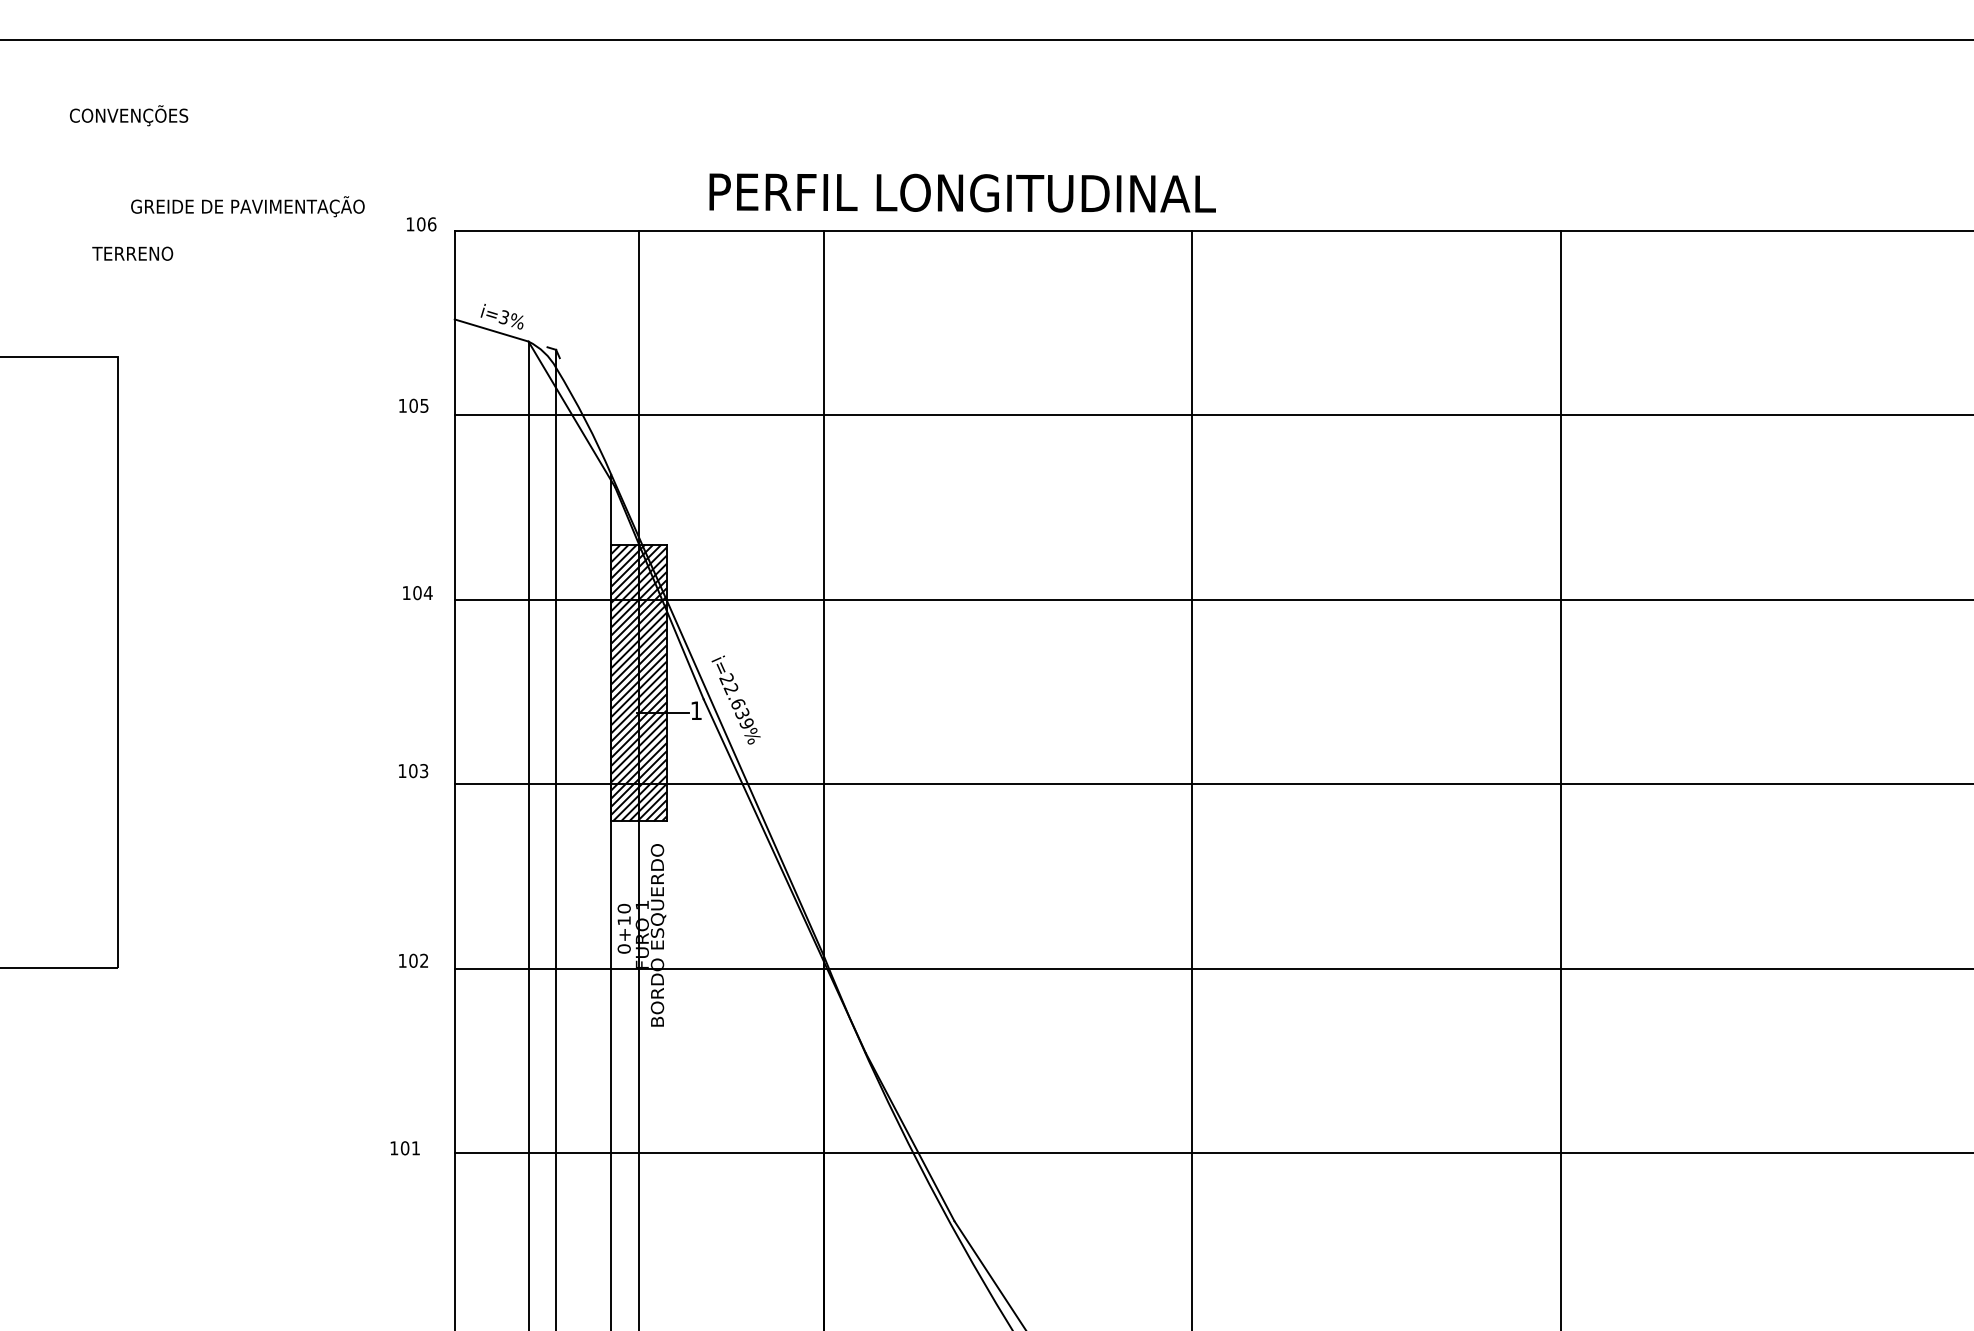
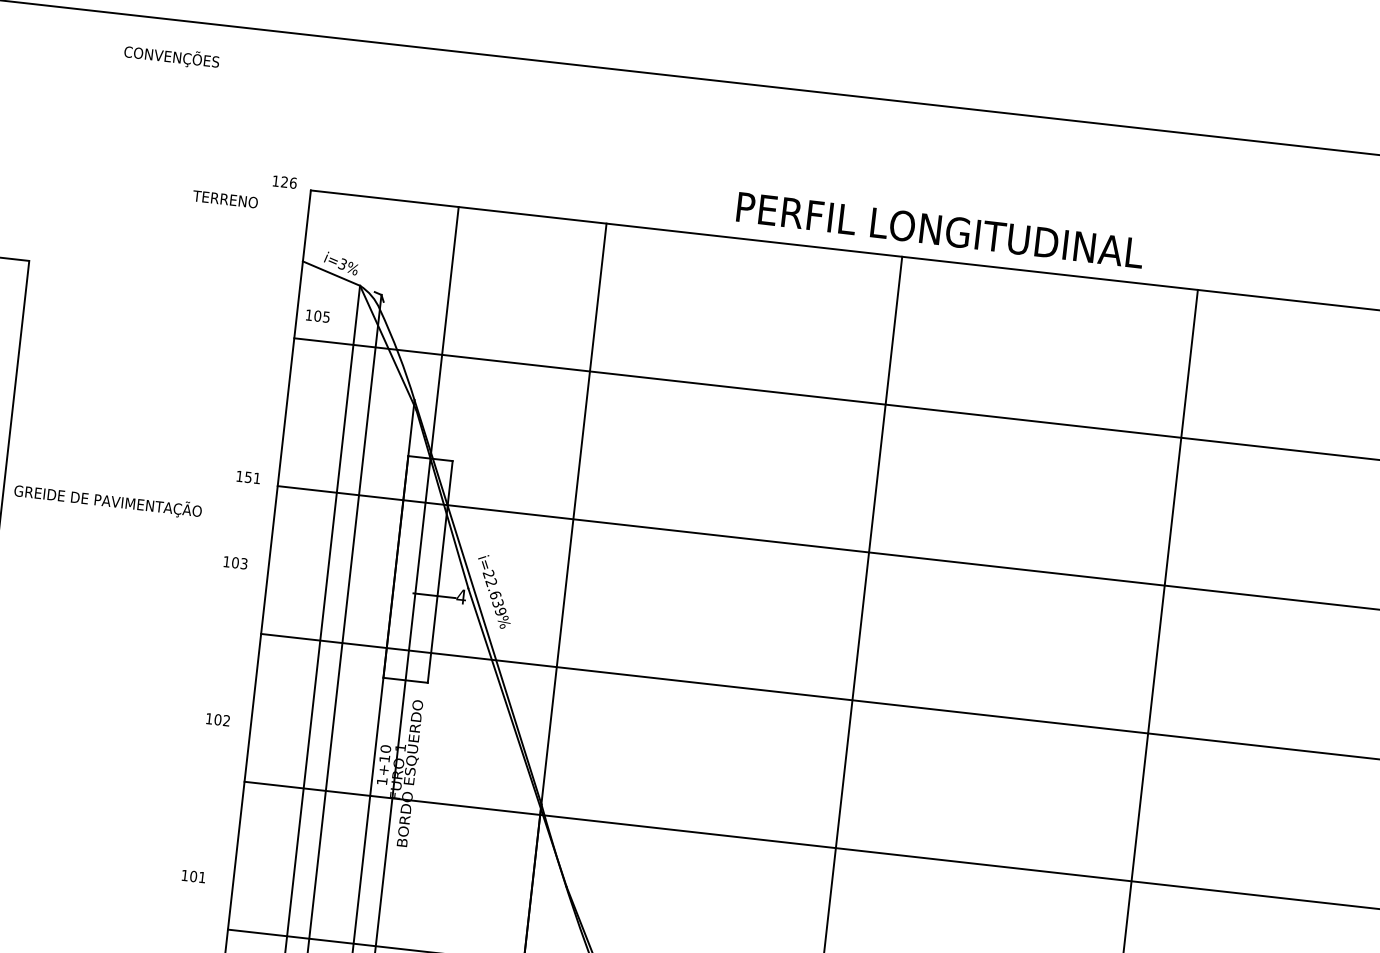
text: (129, 115) -> (172, 56), moved
text: (962, 192) -> (940, 229), moved
text: (247, 206) -> (107, 500), moved
text: (421, 224) -> (284, 182), 106 -> 126
text: (132, 253) -> (225, 199), moved
text: (413, 405) -> (317, 315), moved
text: (422, 593) -> (252, 478), 104 -> 151
hatch: (638, 682) -> (417, 568), removed
text: (696, 710) -> (461, 596), 1 -> 4
text: (413, 771) -> (235, 563), moved
text: (623, 948) -> (381, 780), 0+10 -> 1+10
text: (413, 960) -> (218, 719), moved
text: (404, 1148) -> (193, 876), moved

